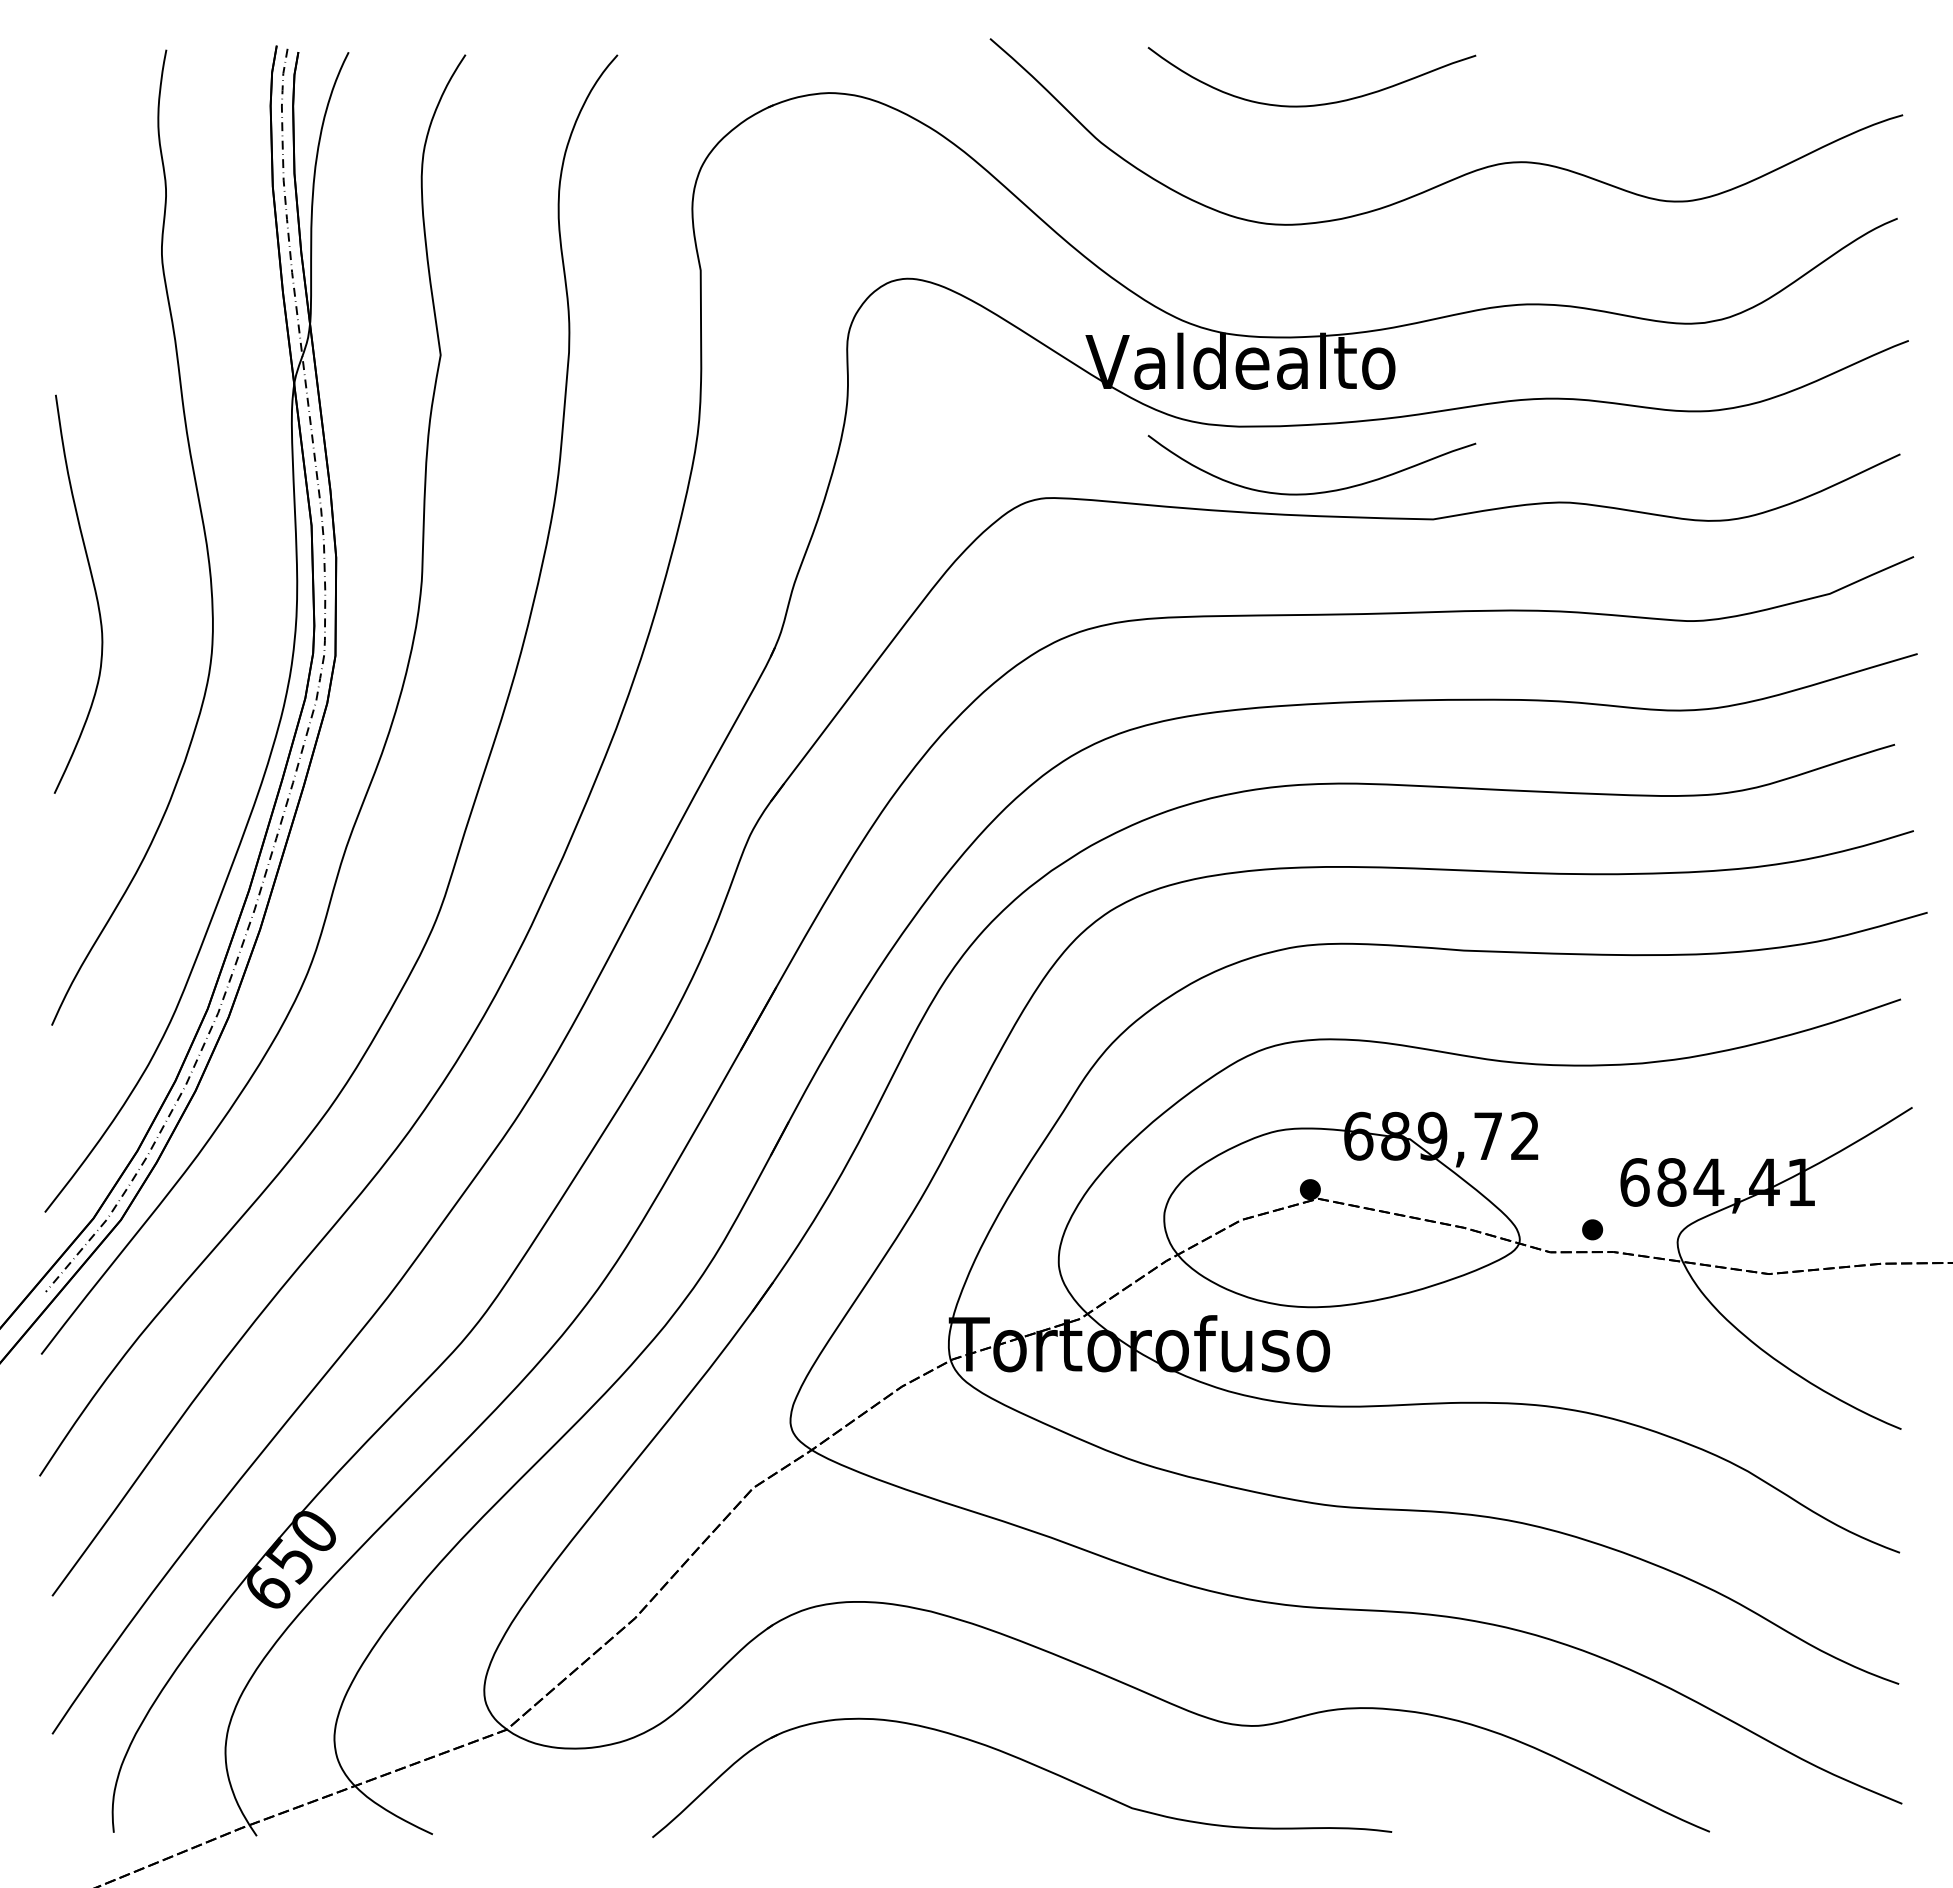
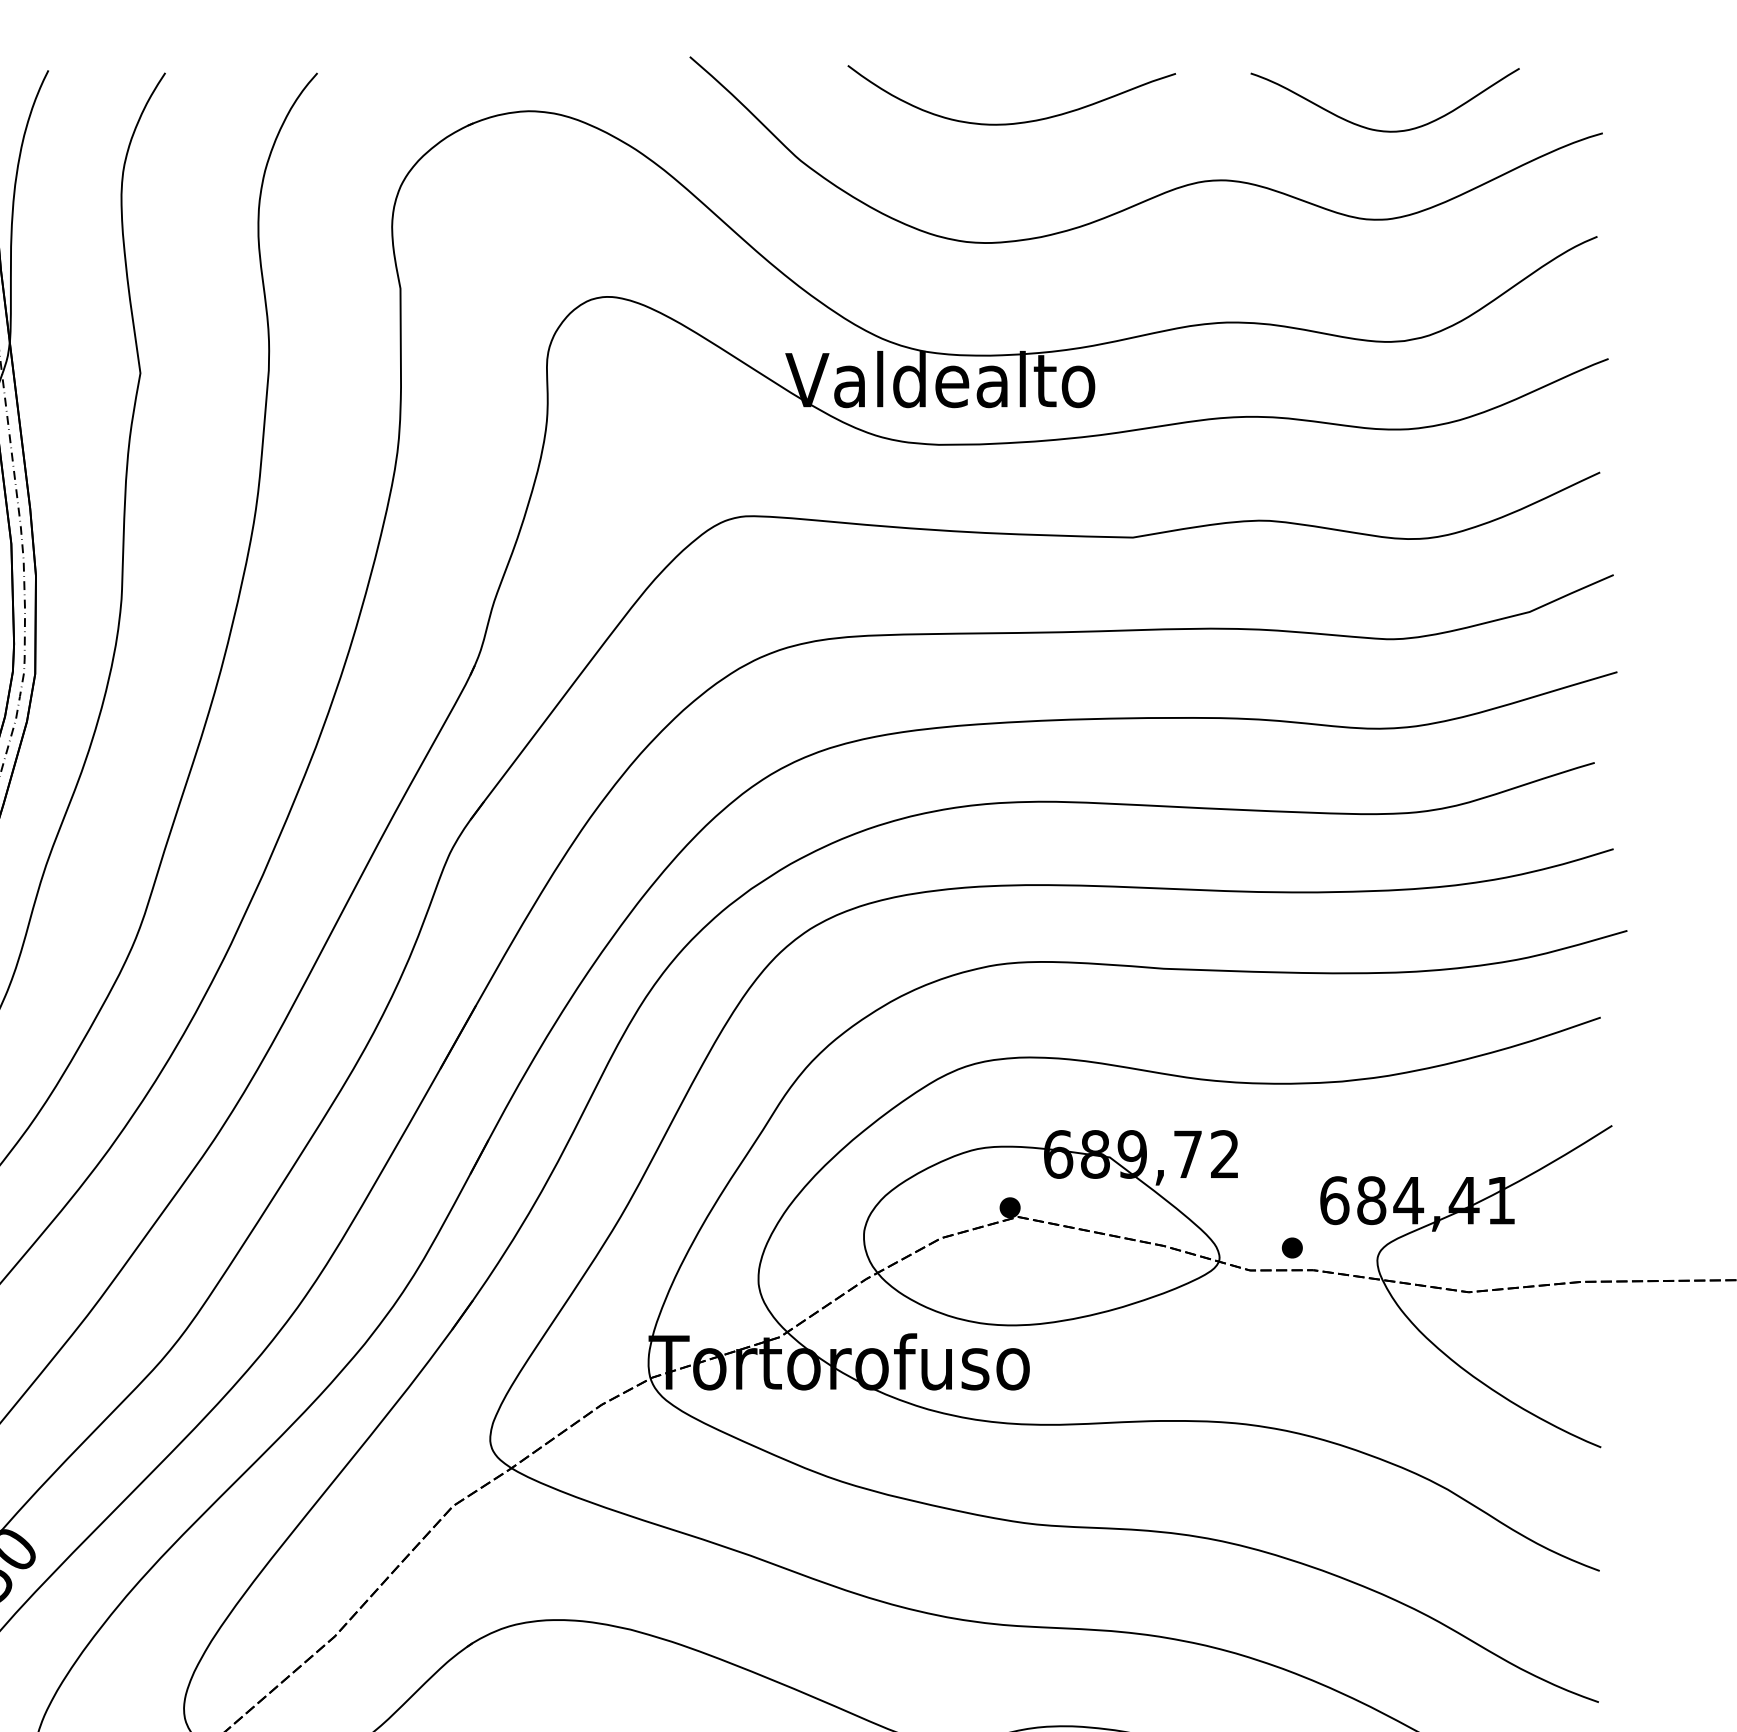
curve: (1680, 111) -> (1380, 129), added
curve: (1312, 492) -> (1012, 510), removed

